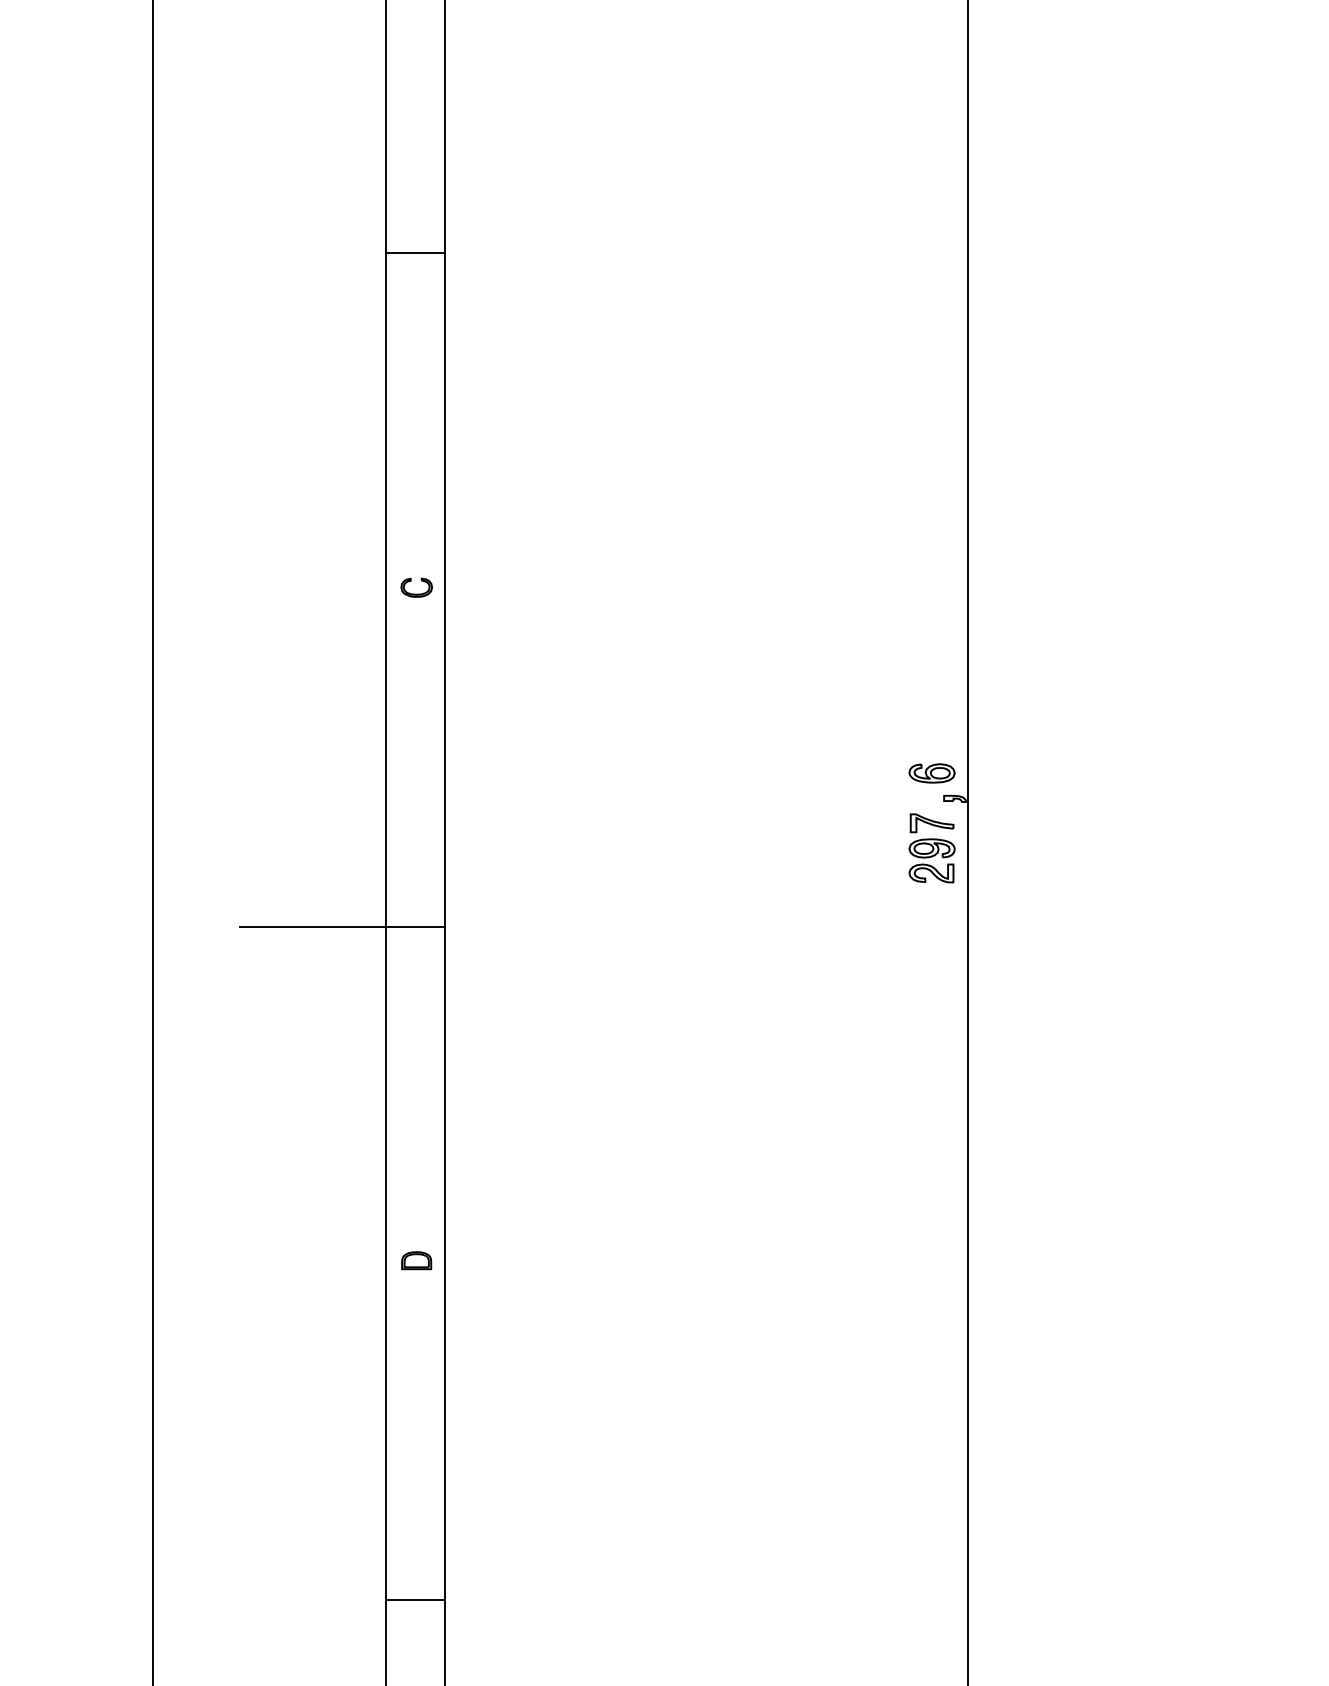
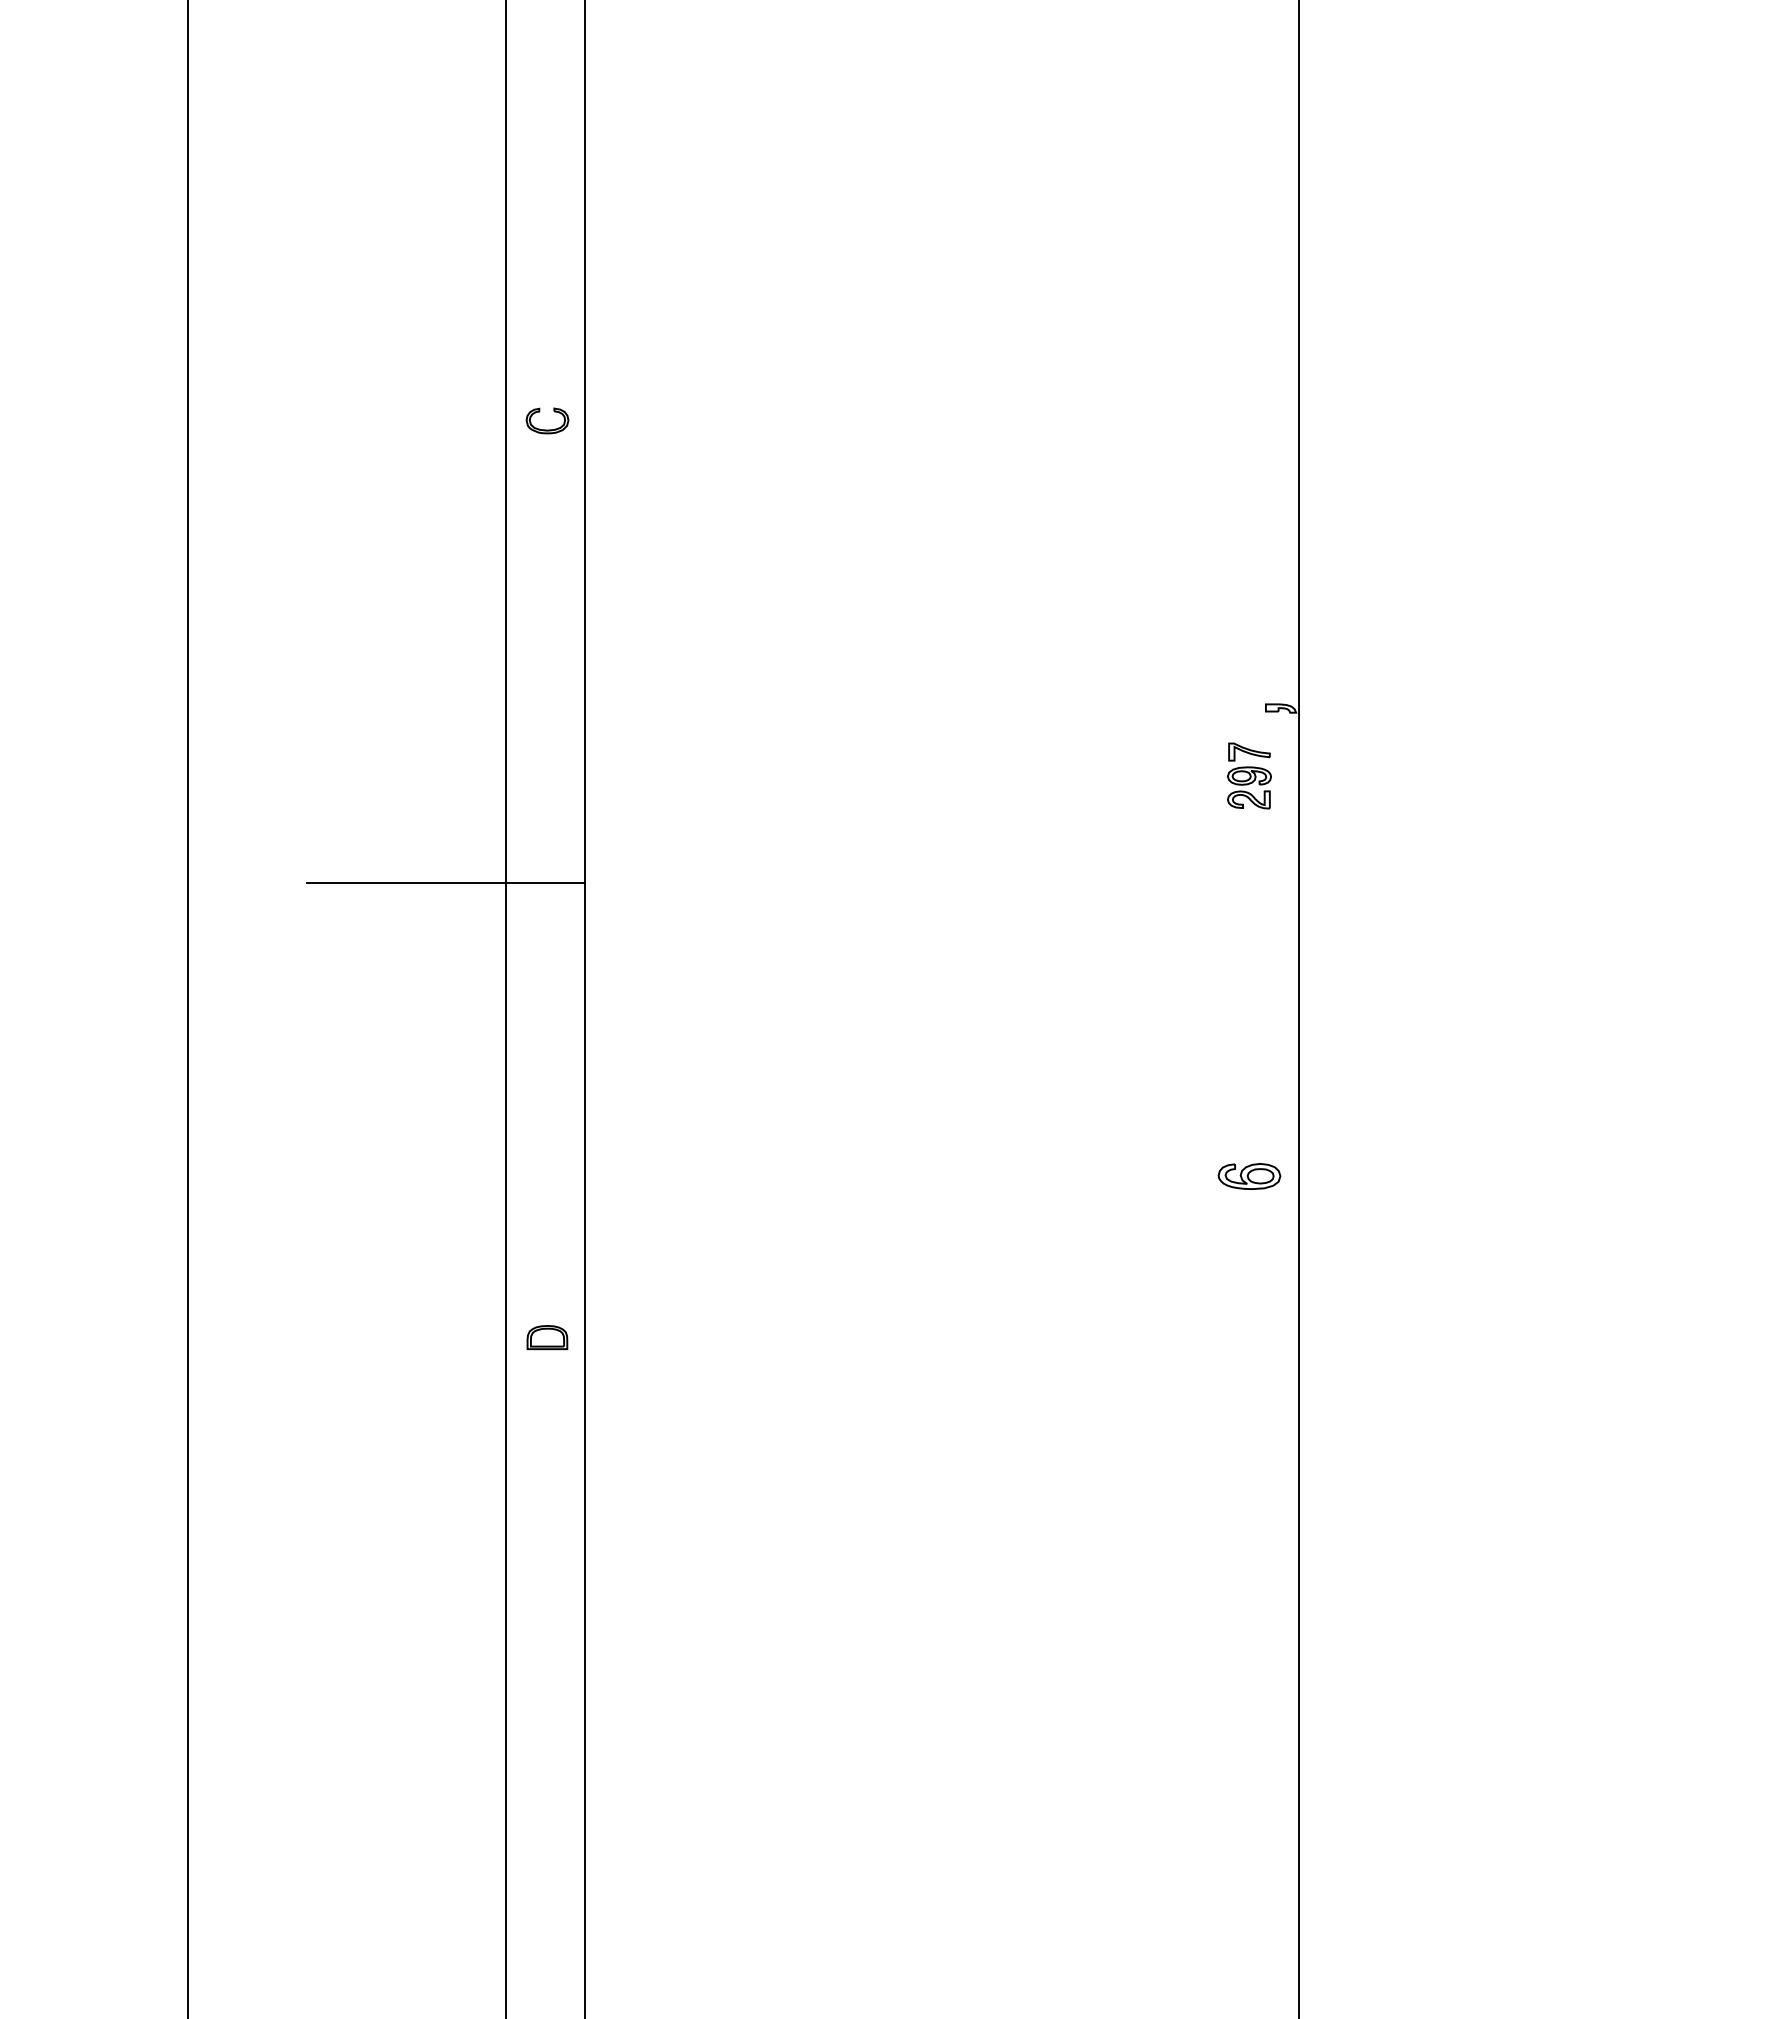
part: (931, 773) -> (1248, 1176), moved
part: (931, 848) -> (1248, 776), size x0.7
line: (415, 1600) -> (545, 1800), removed

